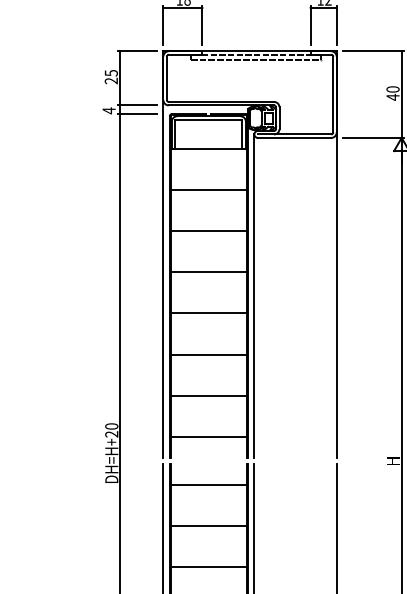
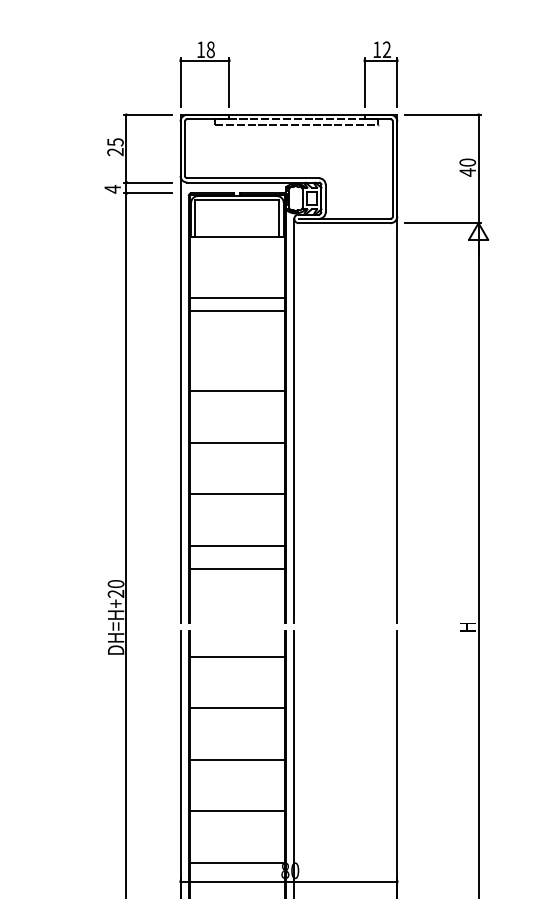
line: (208, 190) -> (236, 311), moved
line: (208, 230) -> (237, 297), moved
line: (208, 437) -> (236, 569), moved

